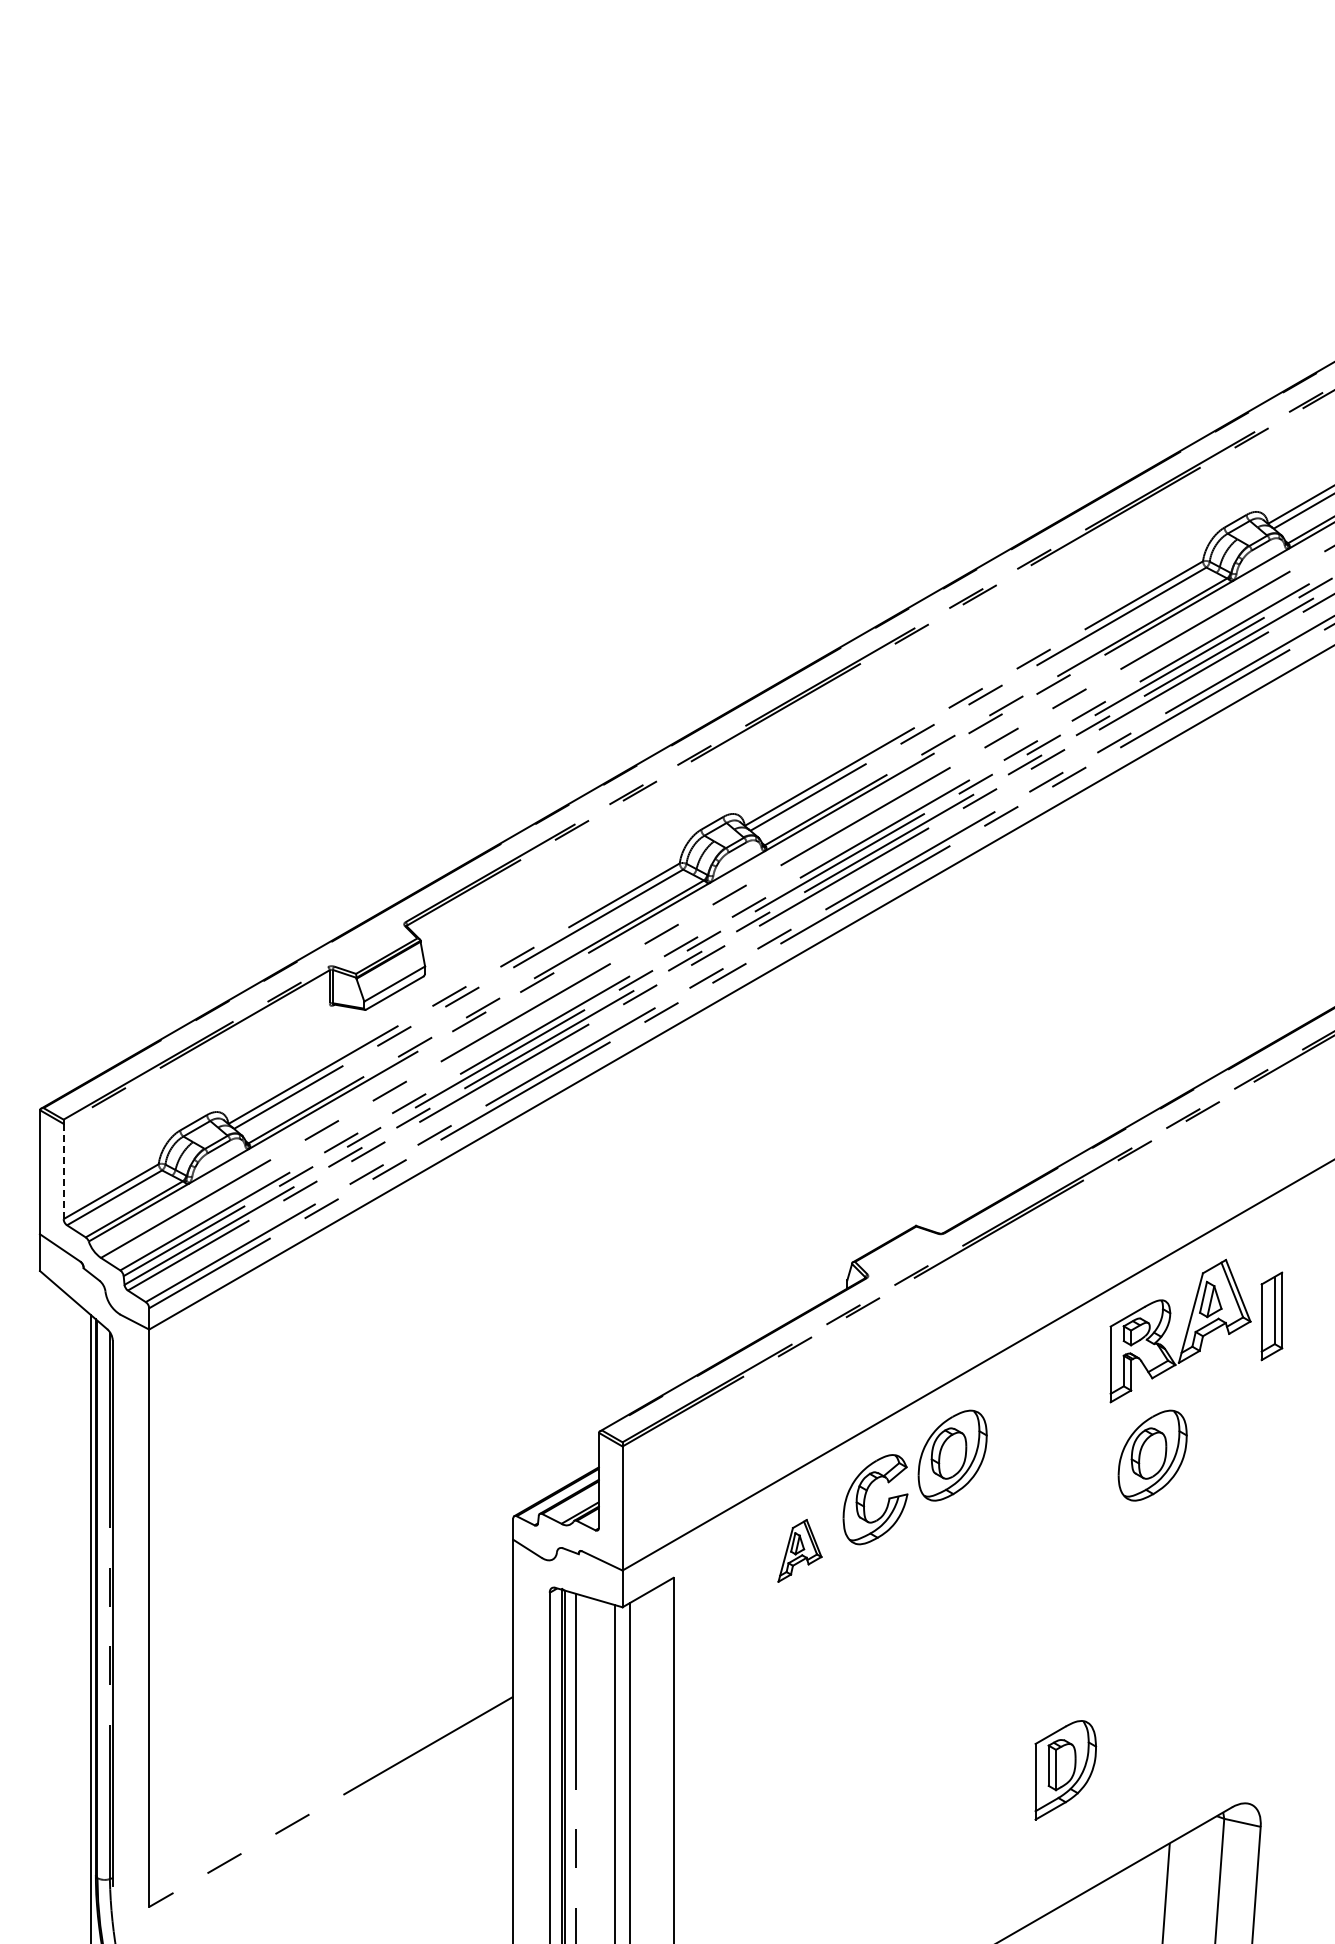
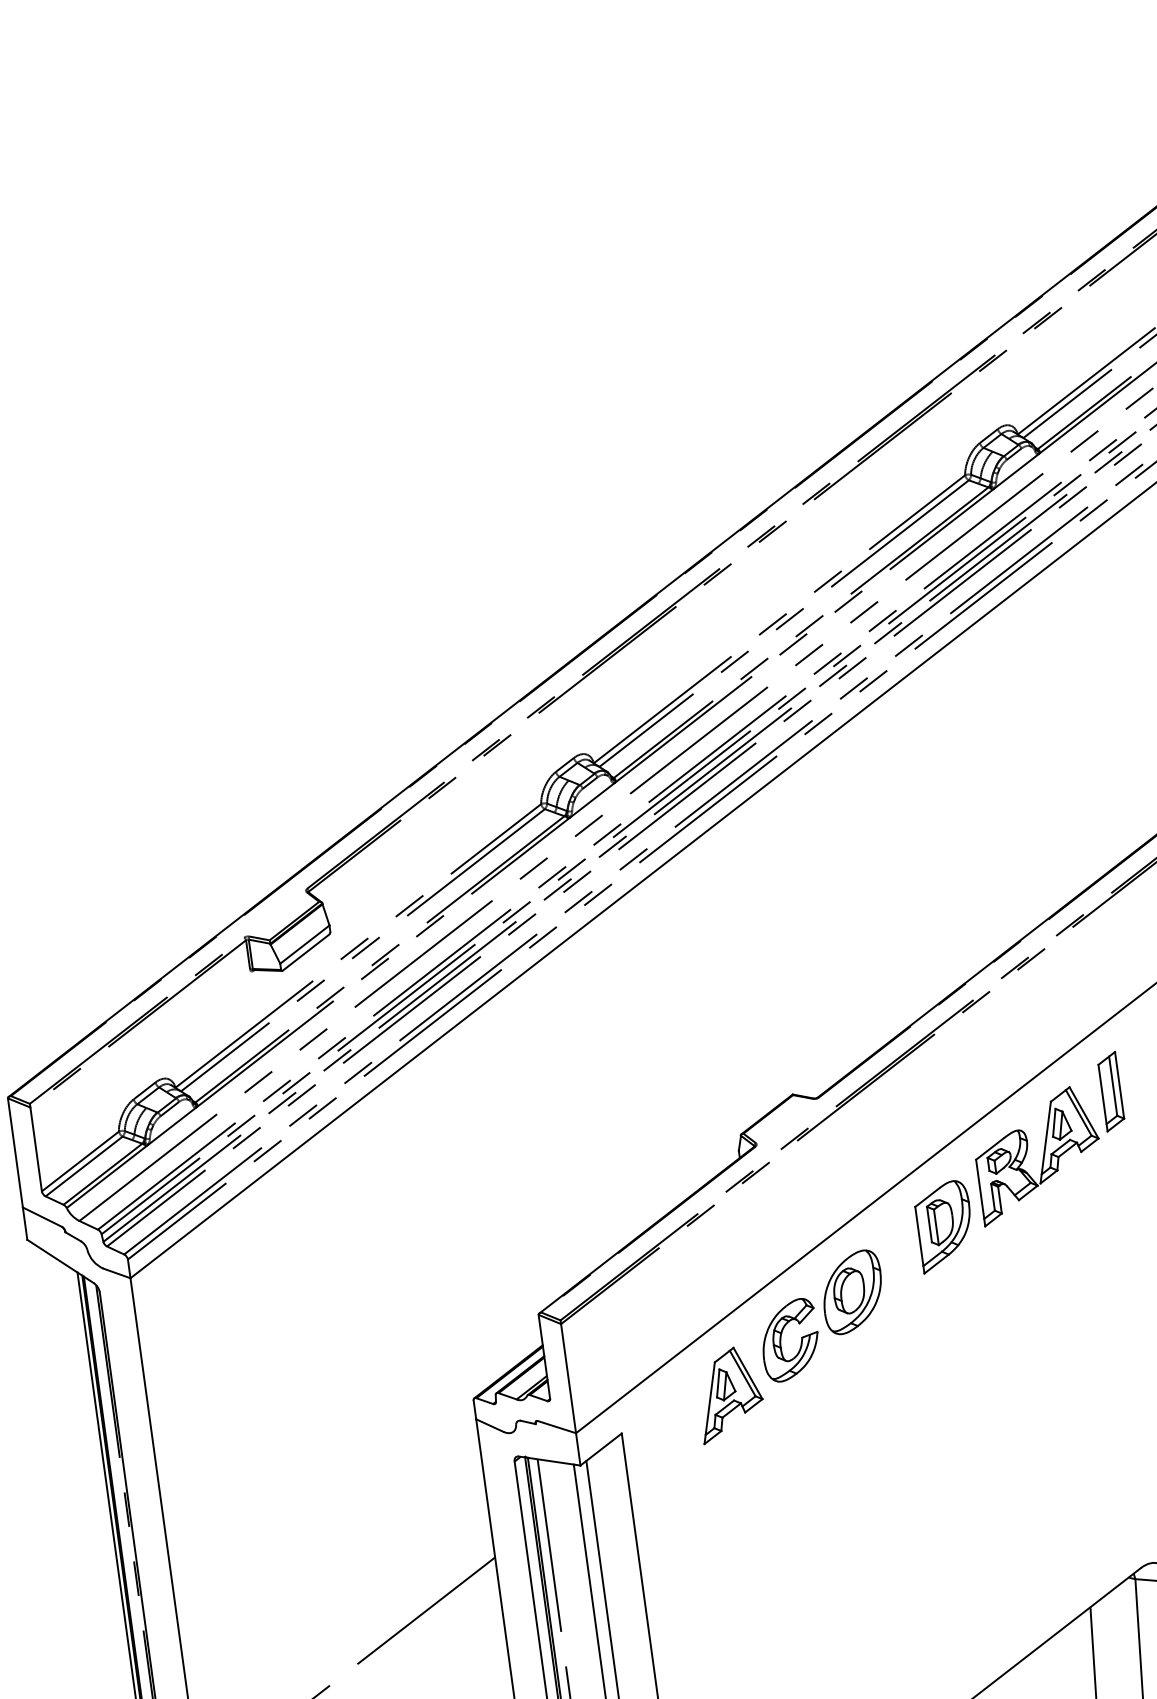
line: (63, 1171) -> (36, 1149), dashed -> solid
part: (1271, 1316) -> (1110, 1091), moved
part: (1152, 1455) -> (1028, 1268), removed
part: (799, 1550) -> (729, 1394), size x1.67
part: (1065, 1770) -> (944, 1226), moved

